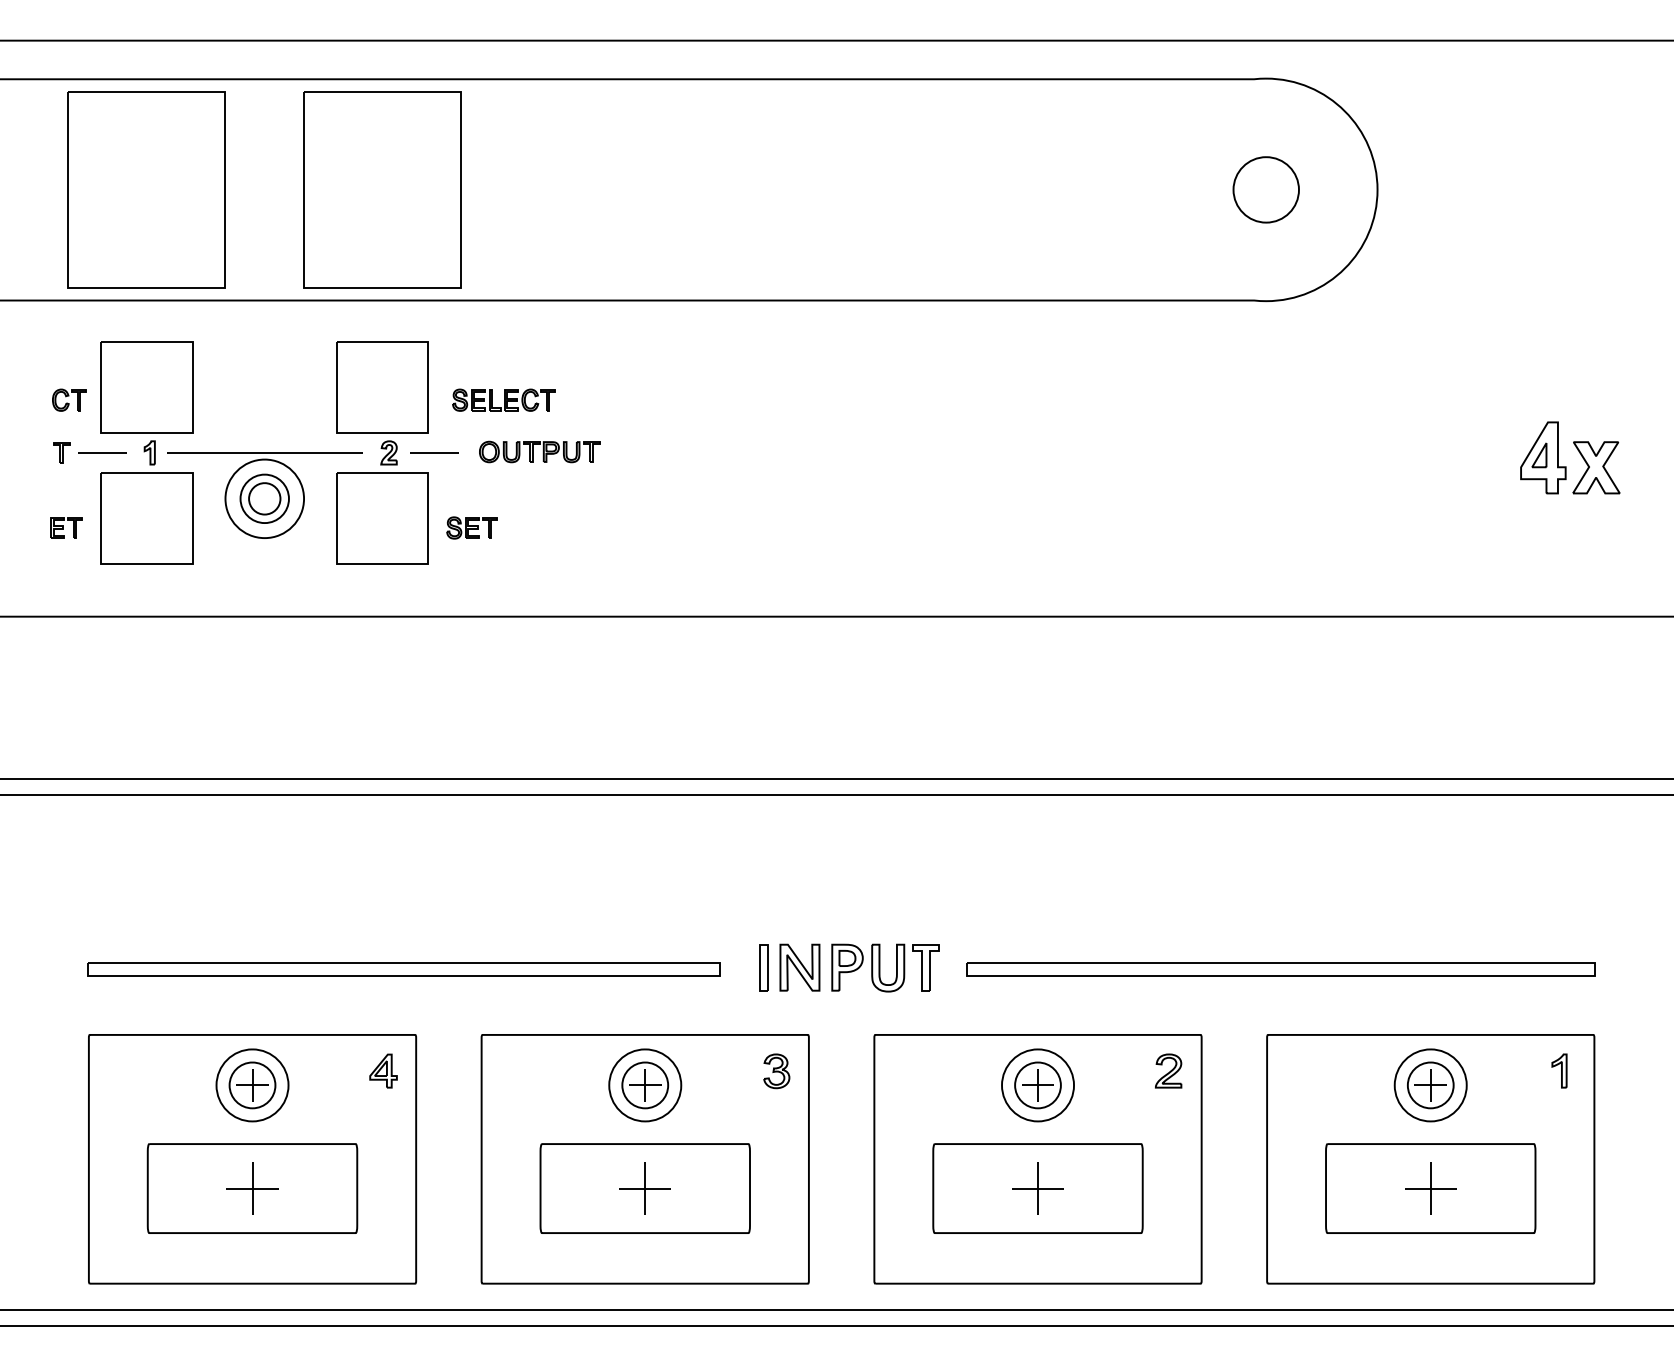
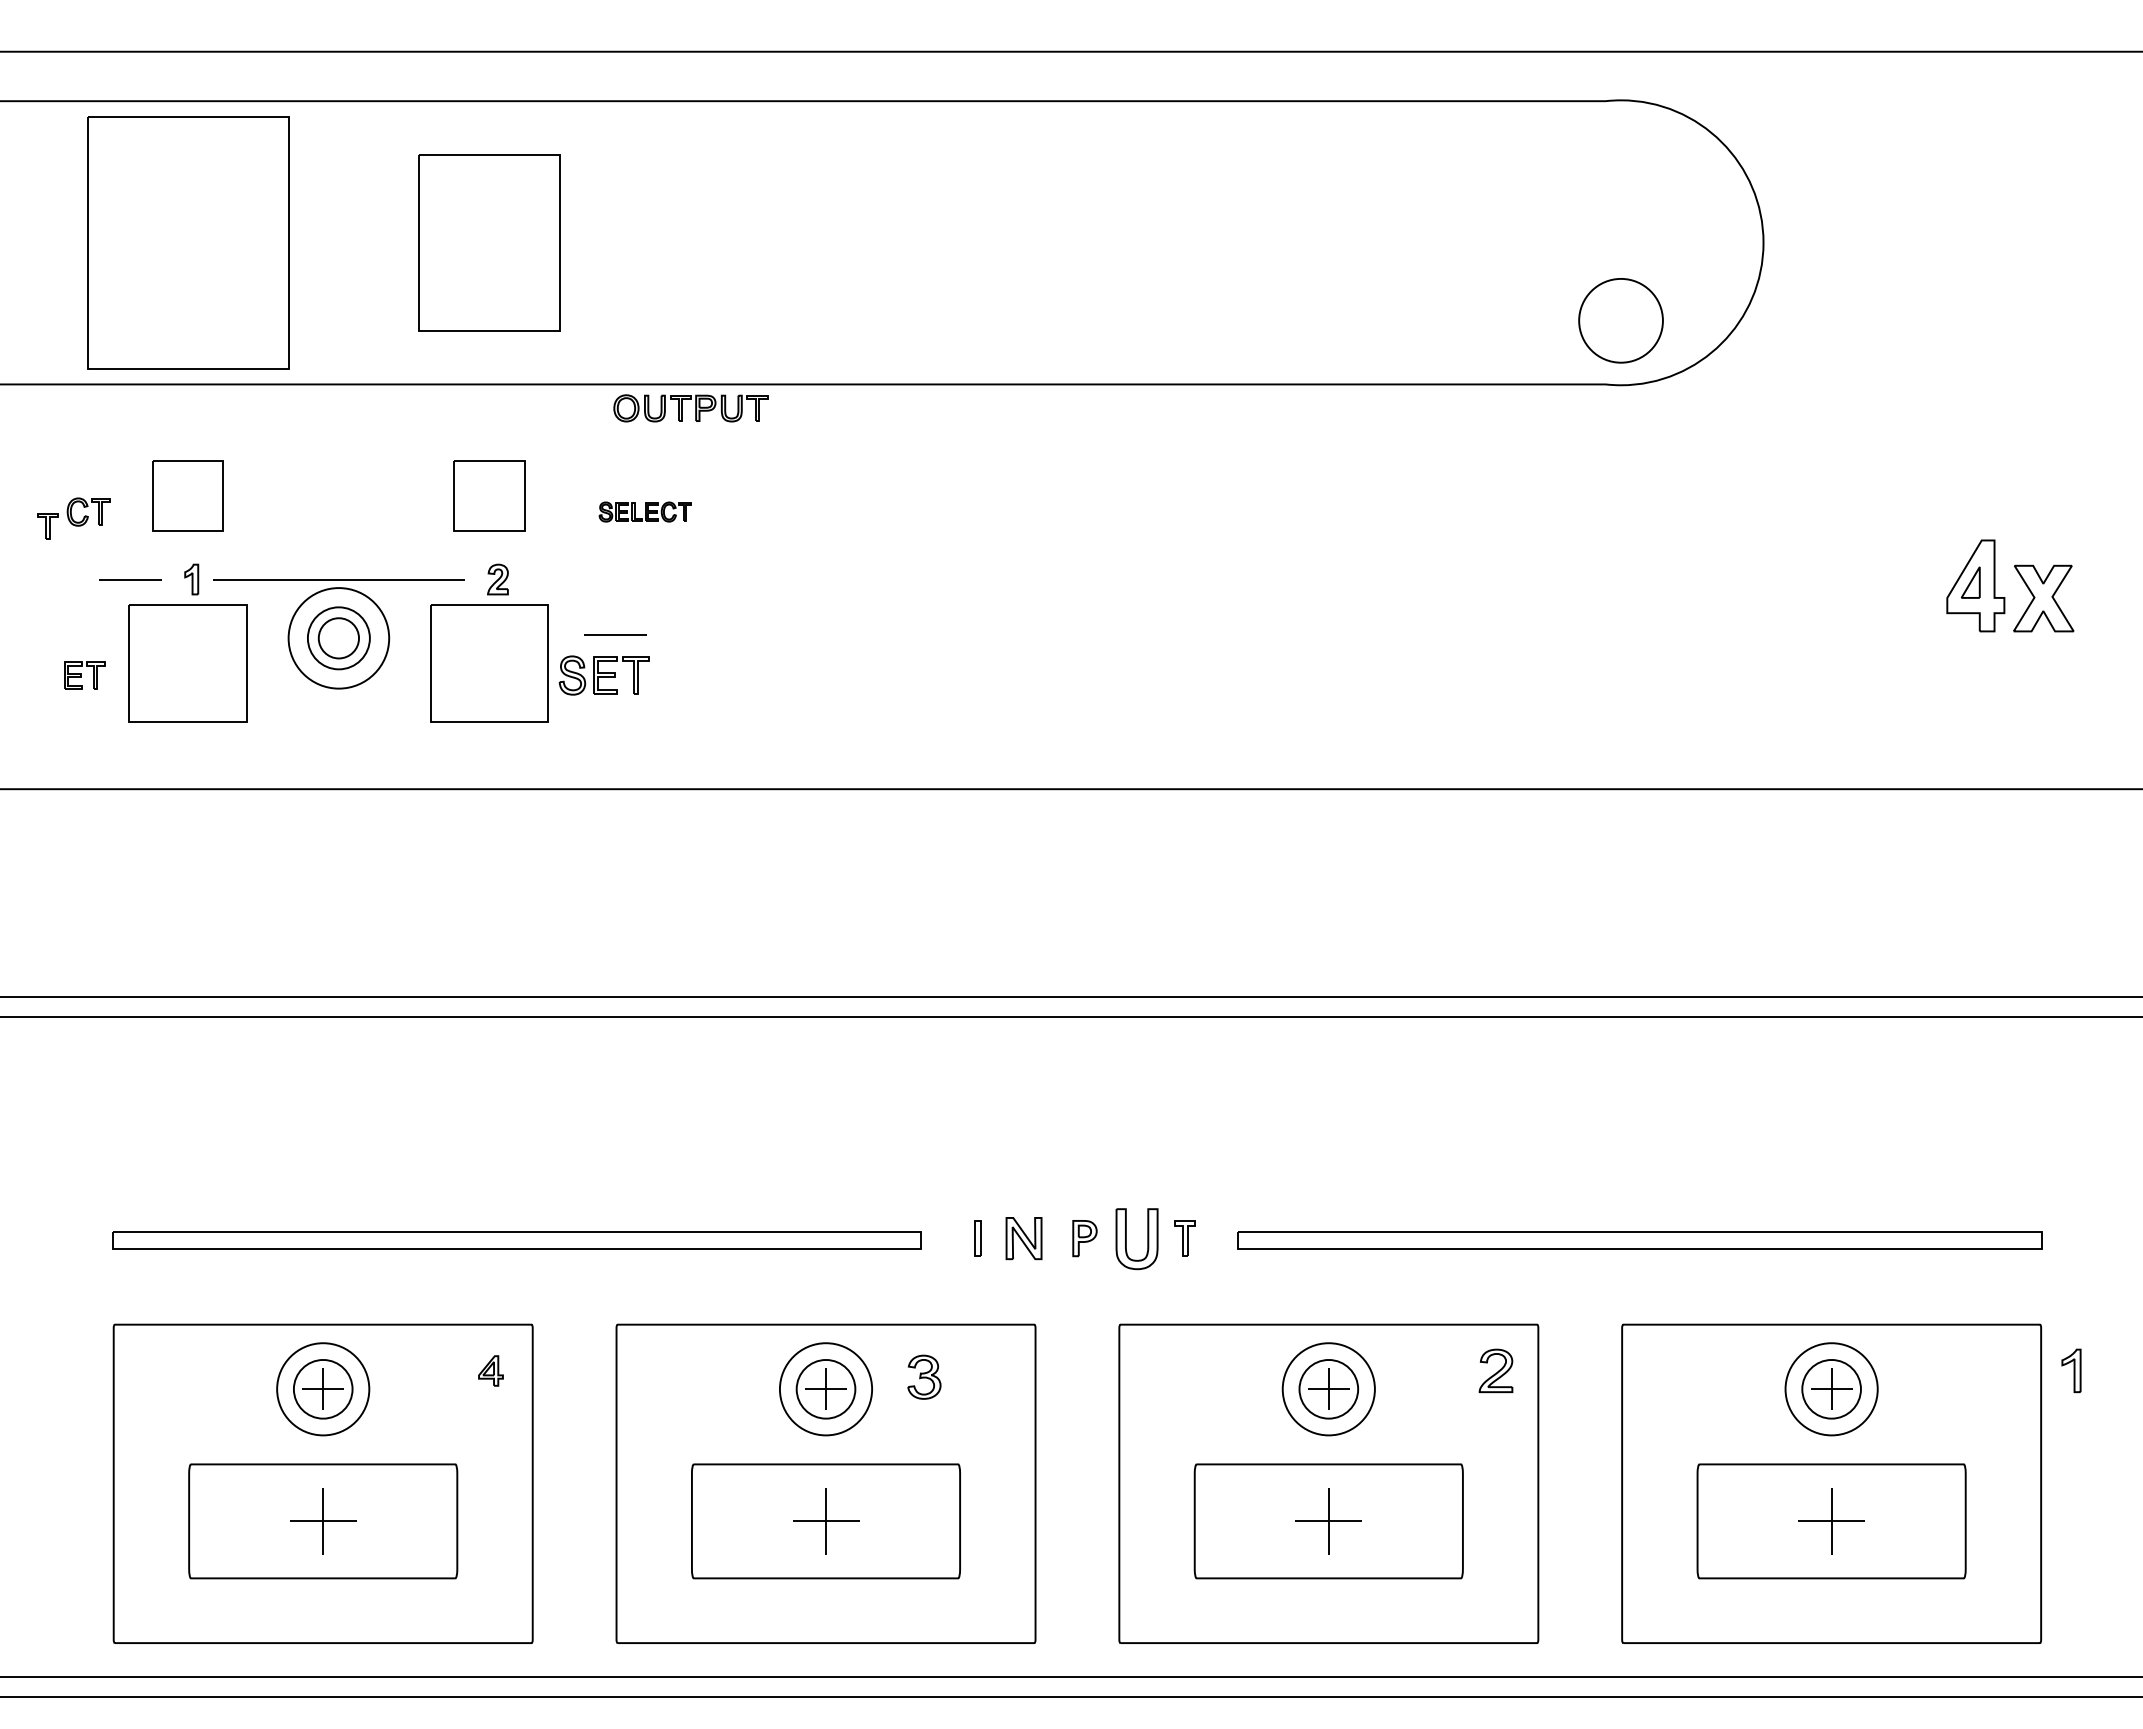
part: (382, 189) -> (489, 242), size x0.7
part: (1265, 189) -> (1620, 320), moved
part: (146, 387) -> (187, 495), size x0.6
part: (382, 387) -> (489, 495), size x0.6
part: (504, 399) -> (645, 511), size x0.7
part: (61, 452) -> (47, 526), moved
line: (433, 452) -> (615, 634), moved
part: (539, 452) -> (690, 408), moved
part: (471, 527) -> (603, 675), size x1.4
part: (763, 967) -> (977, 1238), size x0.6
part: (799, 967) -> (1023, 1238), size x0.7
part: (847, 967) -> (1084, 1238), size x0.6
part: (926, 967) -> (1185, 1238), size x0.6
part: (383, 1070) -> (490, 1370), size x0.7
part: (776, 1070) -> (924, 1376), moved
part: (1559, 1070) -> (2071, 1370), moved

